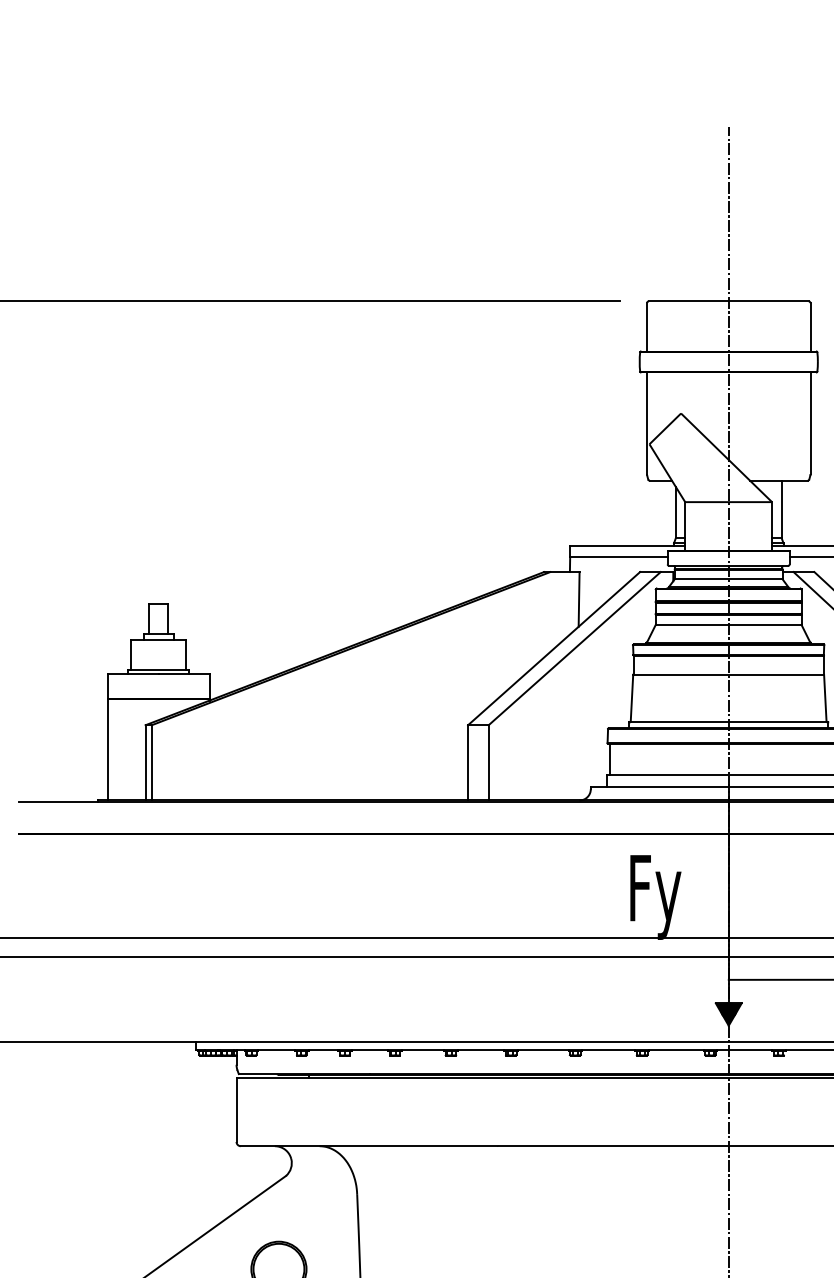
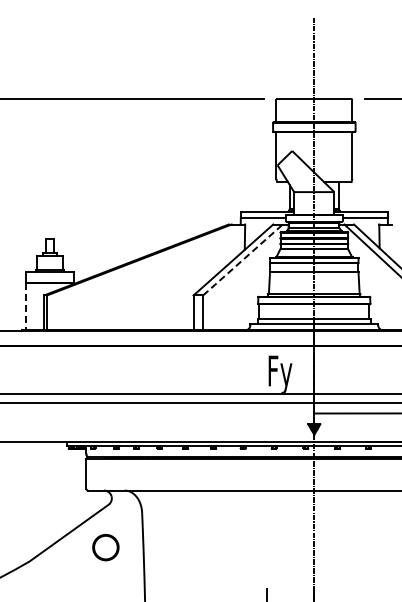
line: (575, 647) -> (243, 259), solid -> dashed
line: (107, 748) -> (26, 306), solid -> dashed

